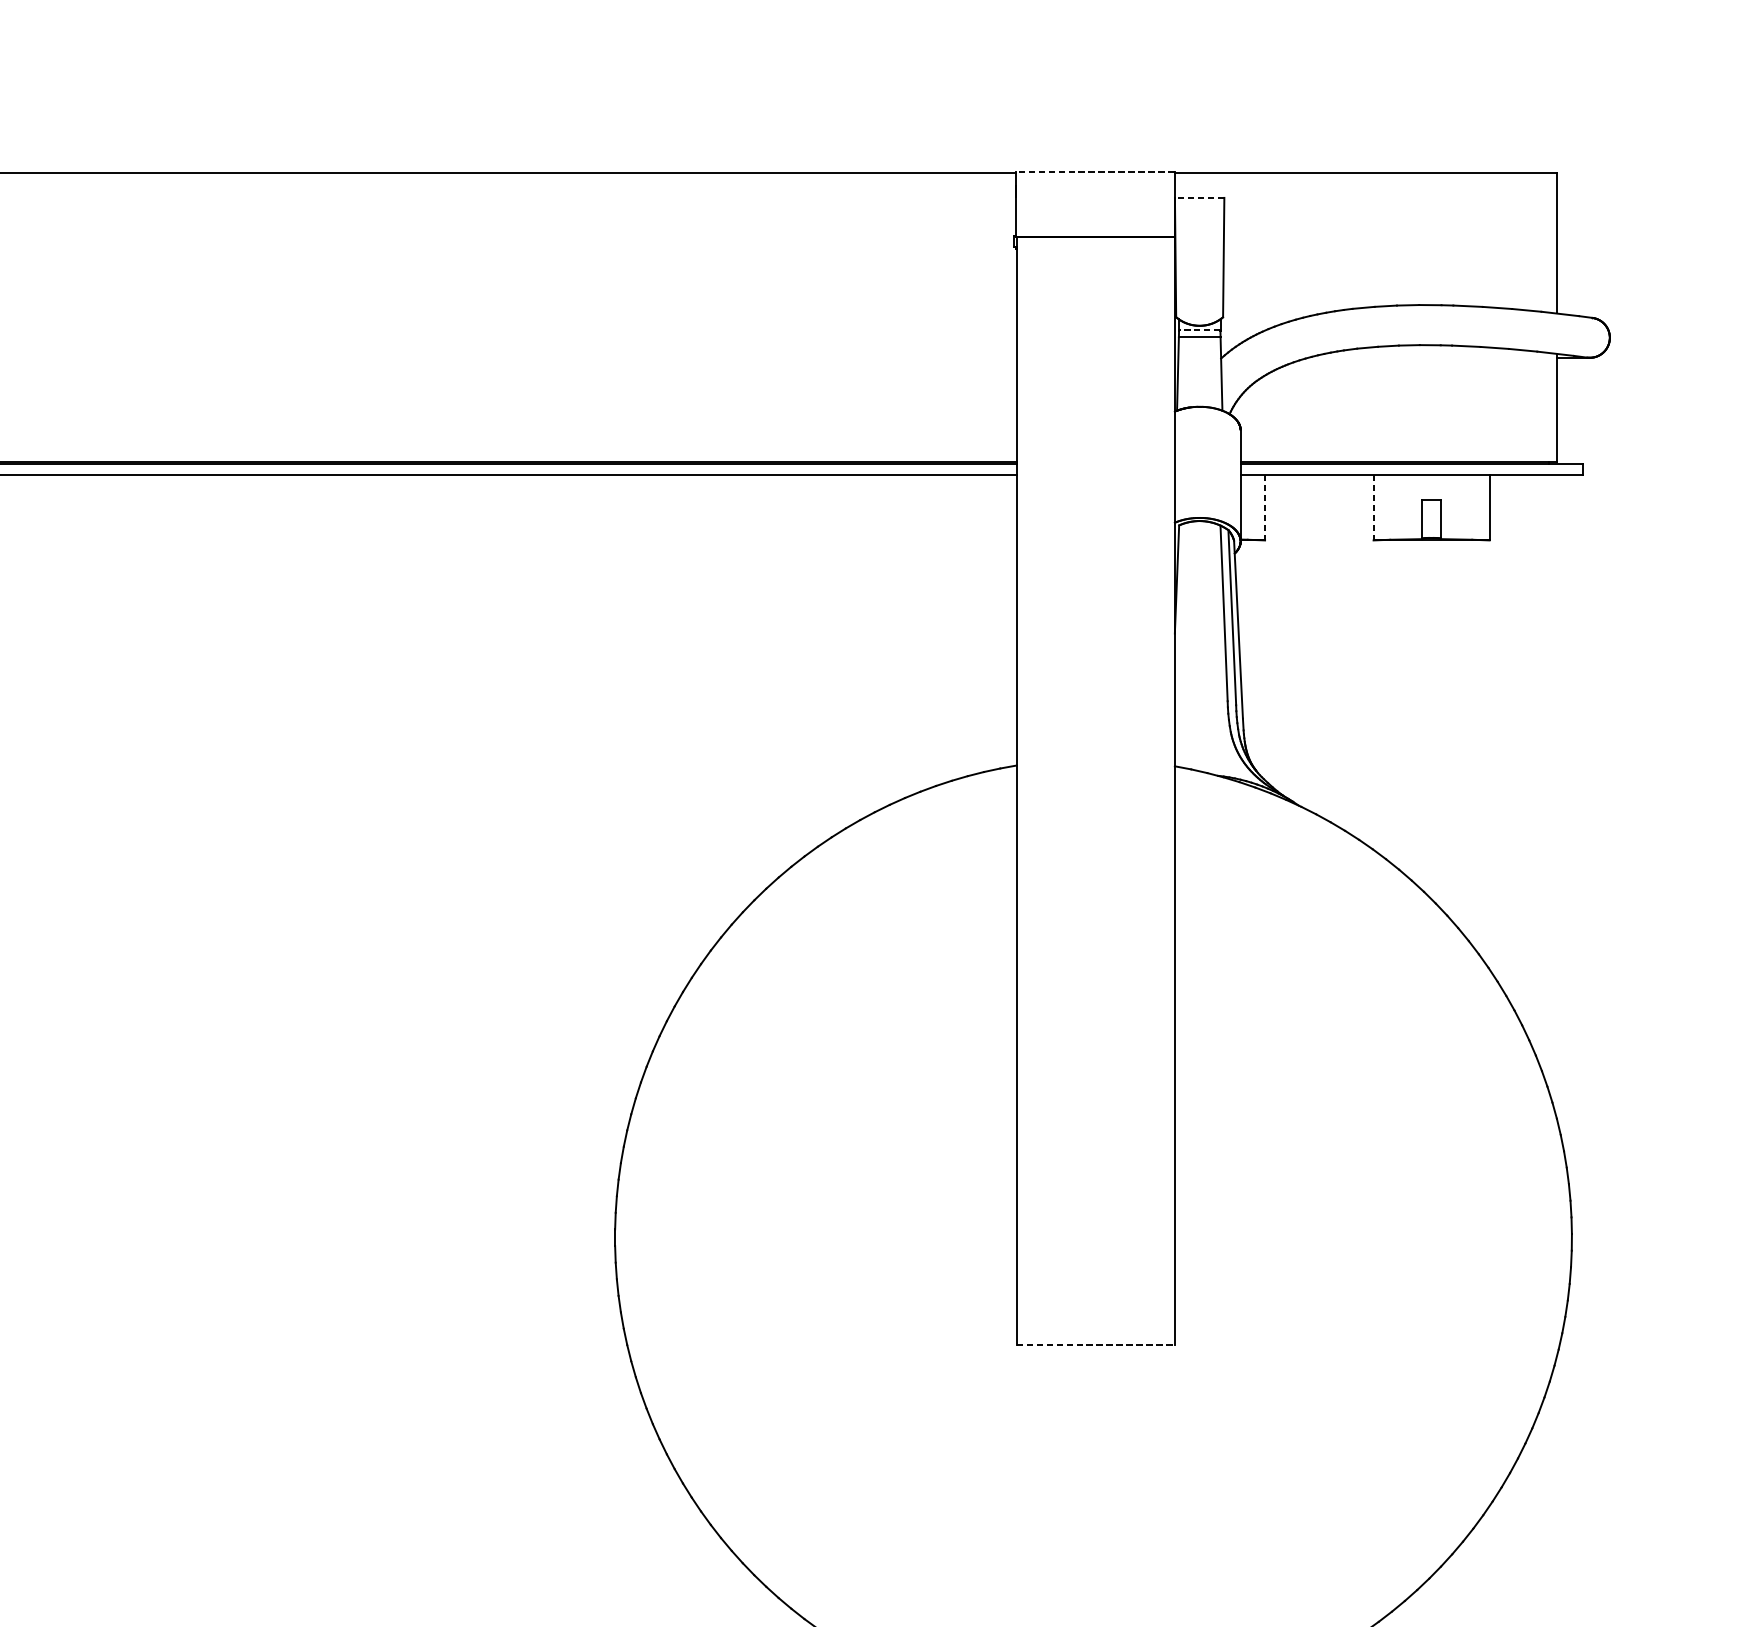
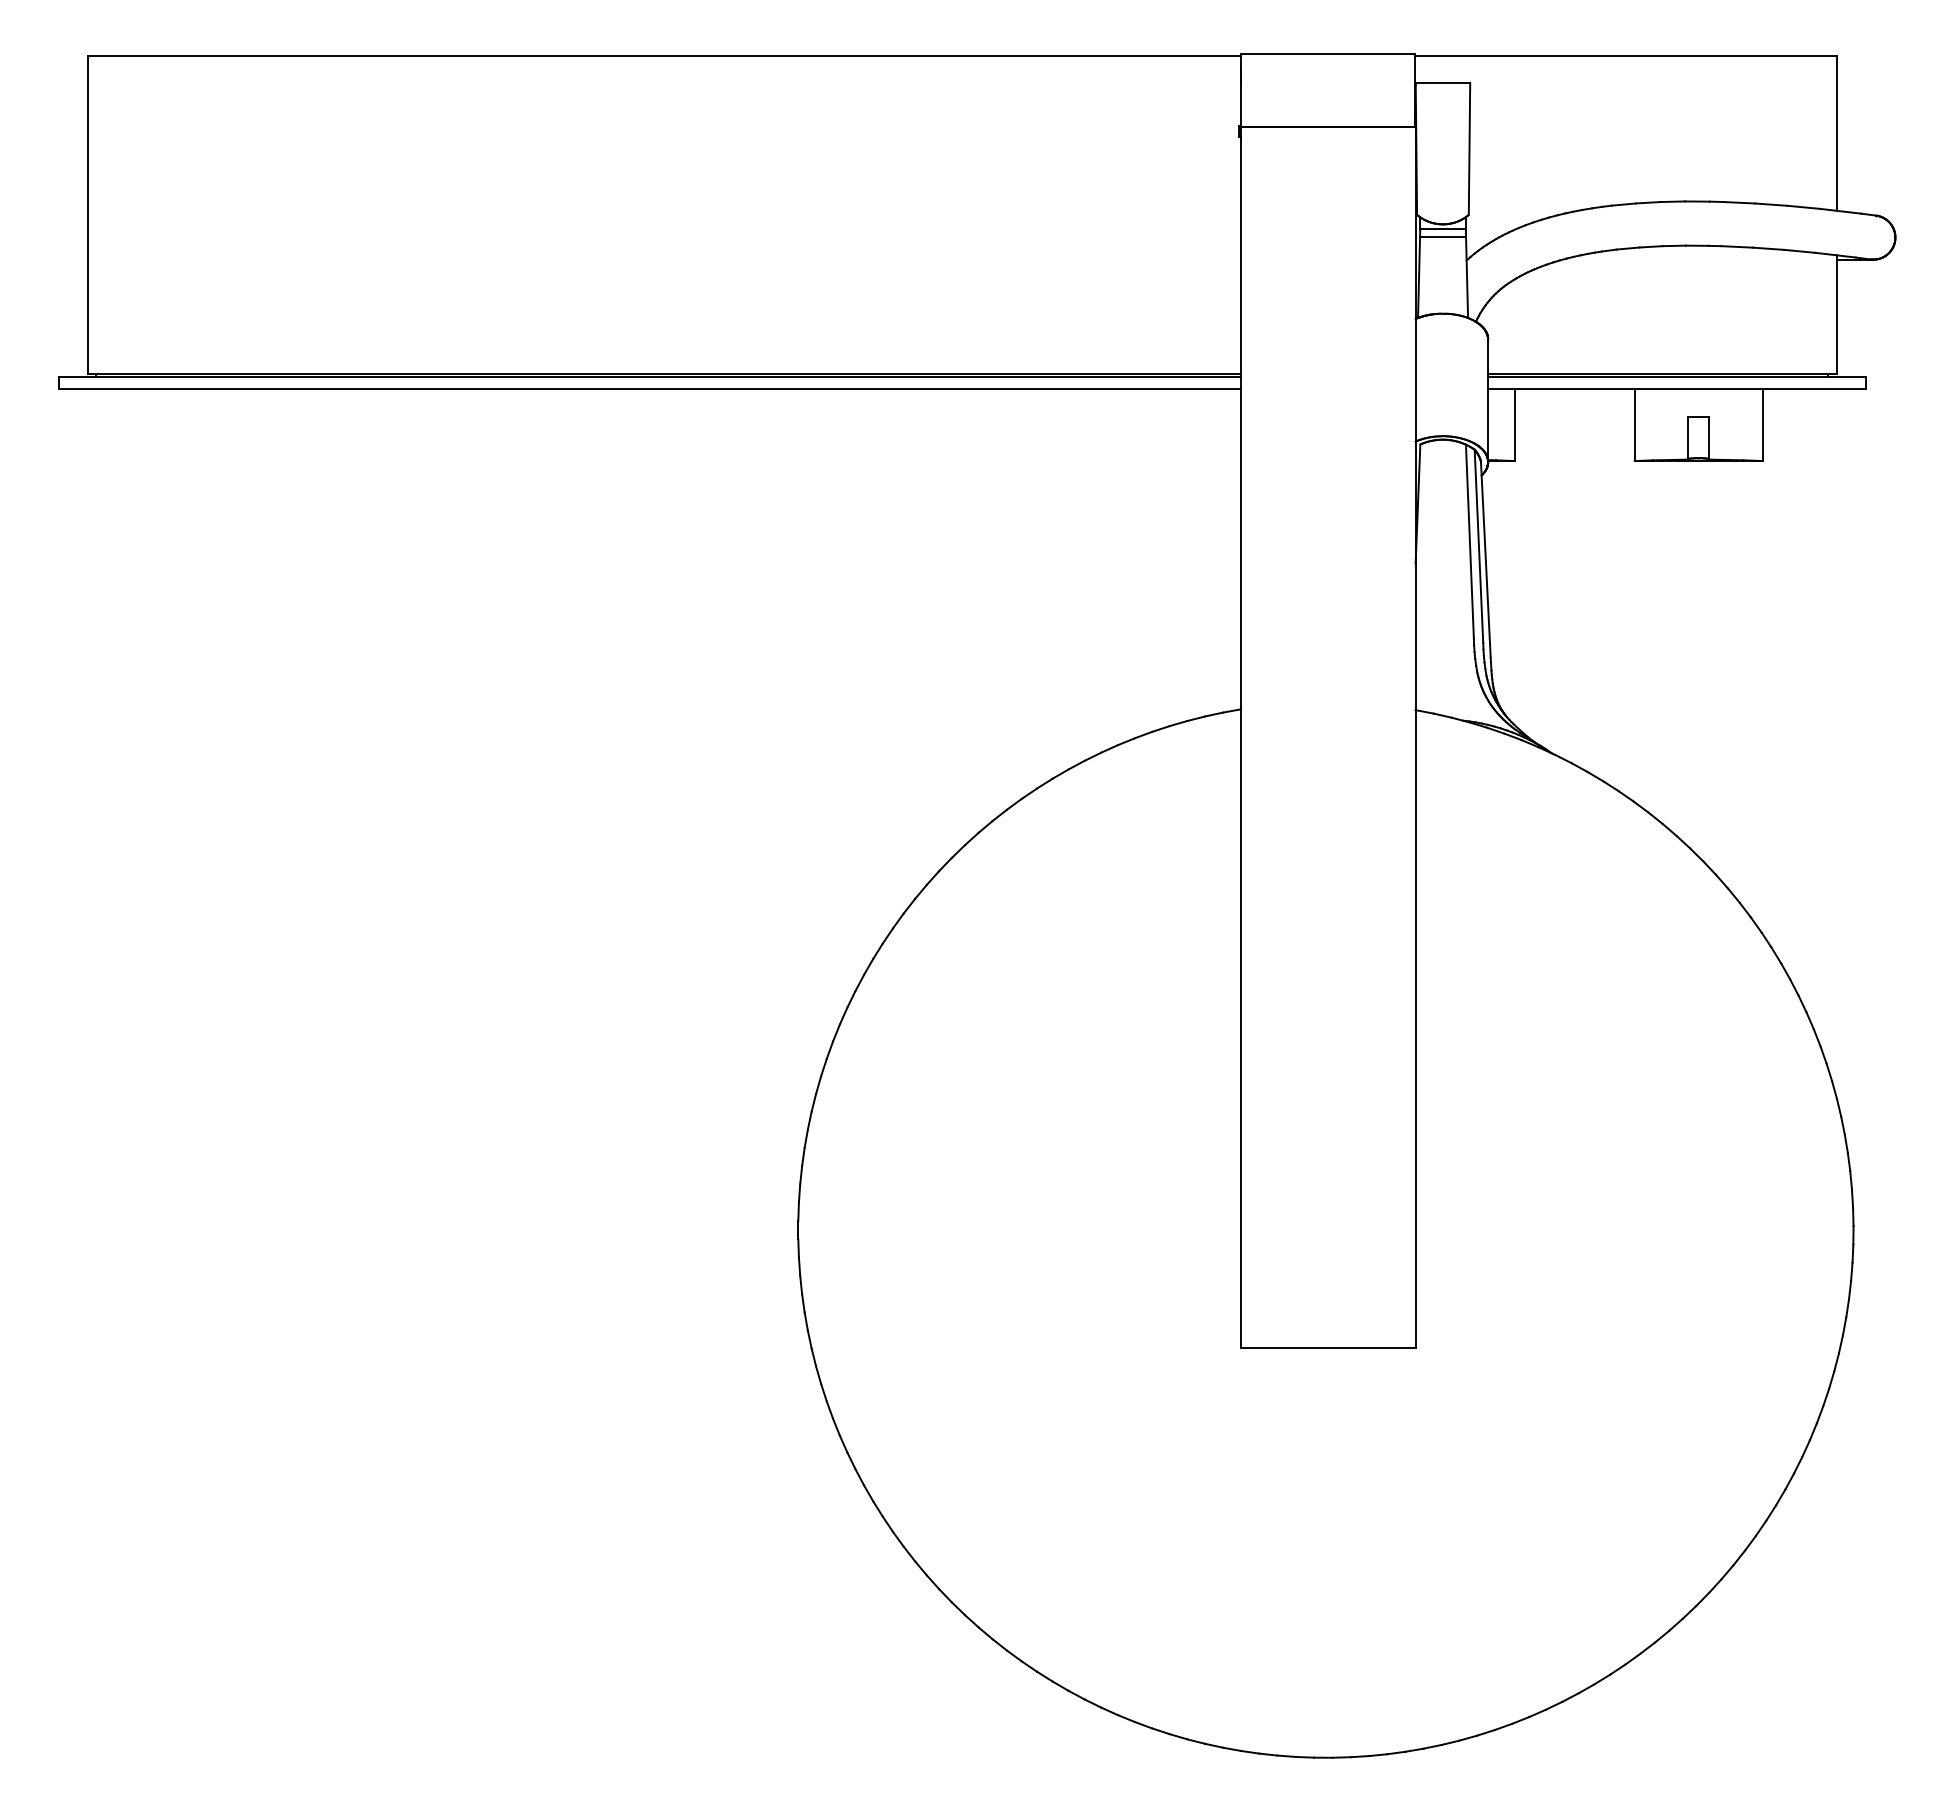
line: (1094, 171) -> (1327, 54), dashed -> solid
line: (1199, 198) -> (1442, 83), dashed -> solid
line: (1200, 330) -> (1443, 229), dashed -> solid
line: (1265, 508) -> (1515, 425), dashed -> solid
line: (1373, 508) -> (1634, 425), dashed -> solid
line: (1095, 1345) -> (1328, 1348), dashed -> solid

